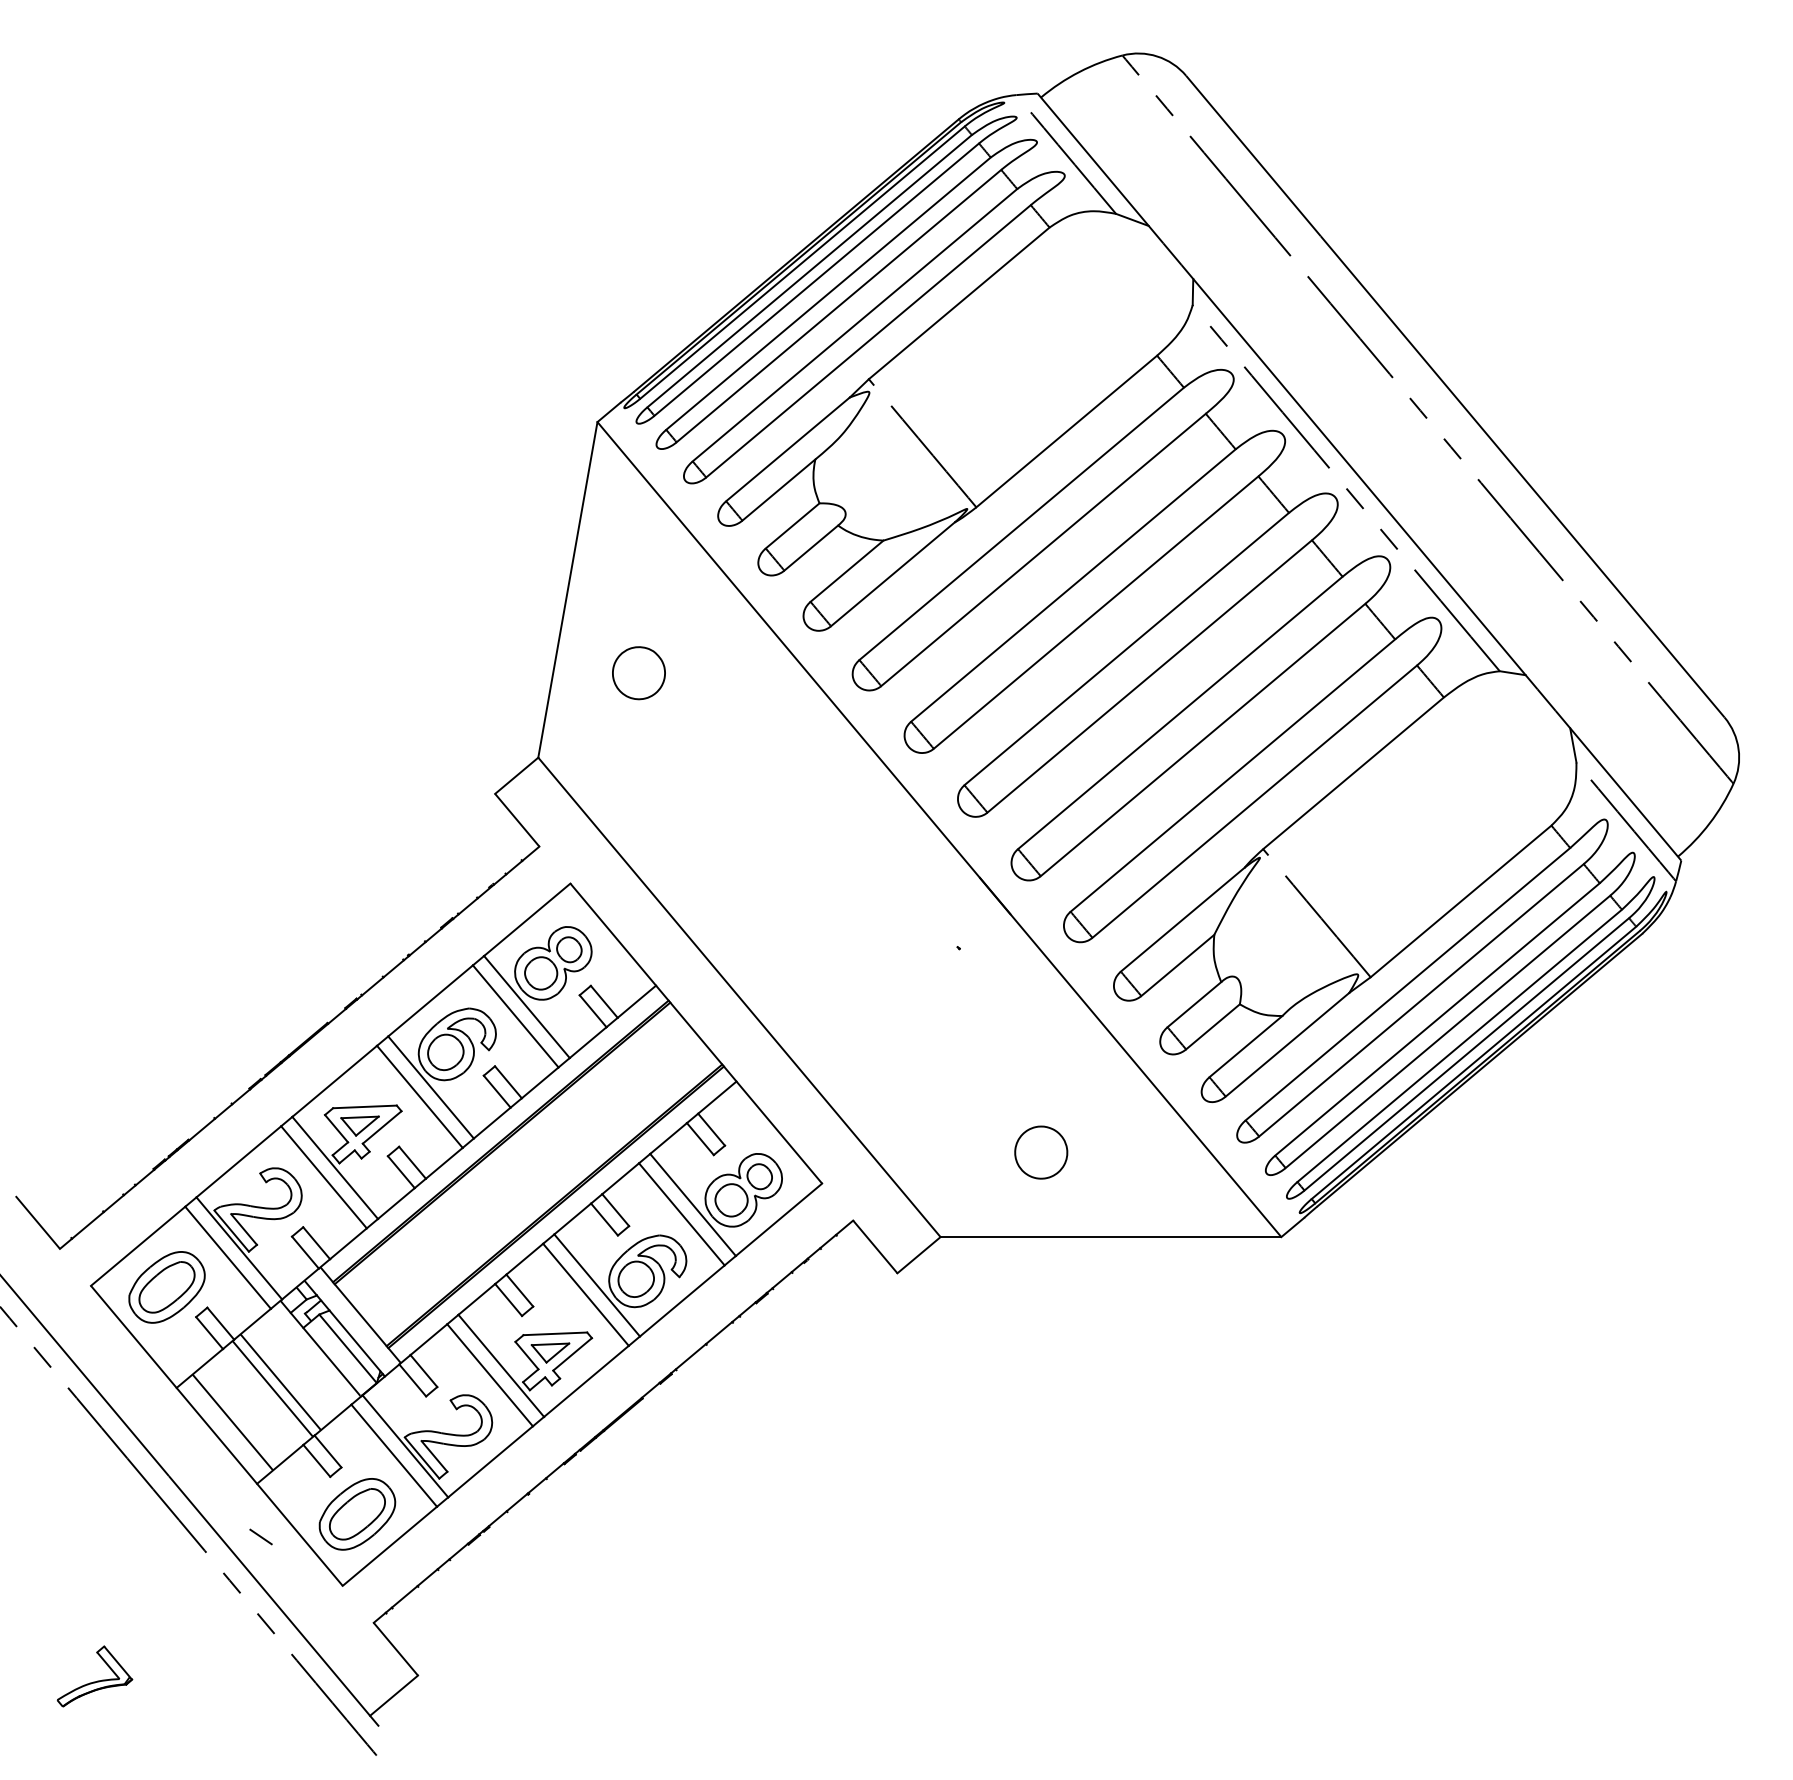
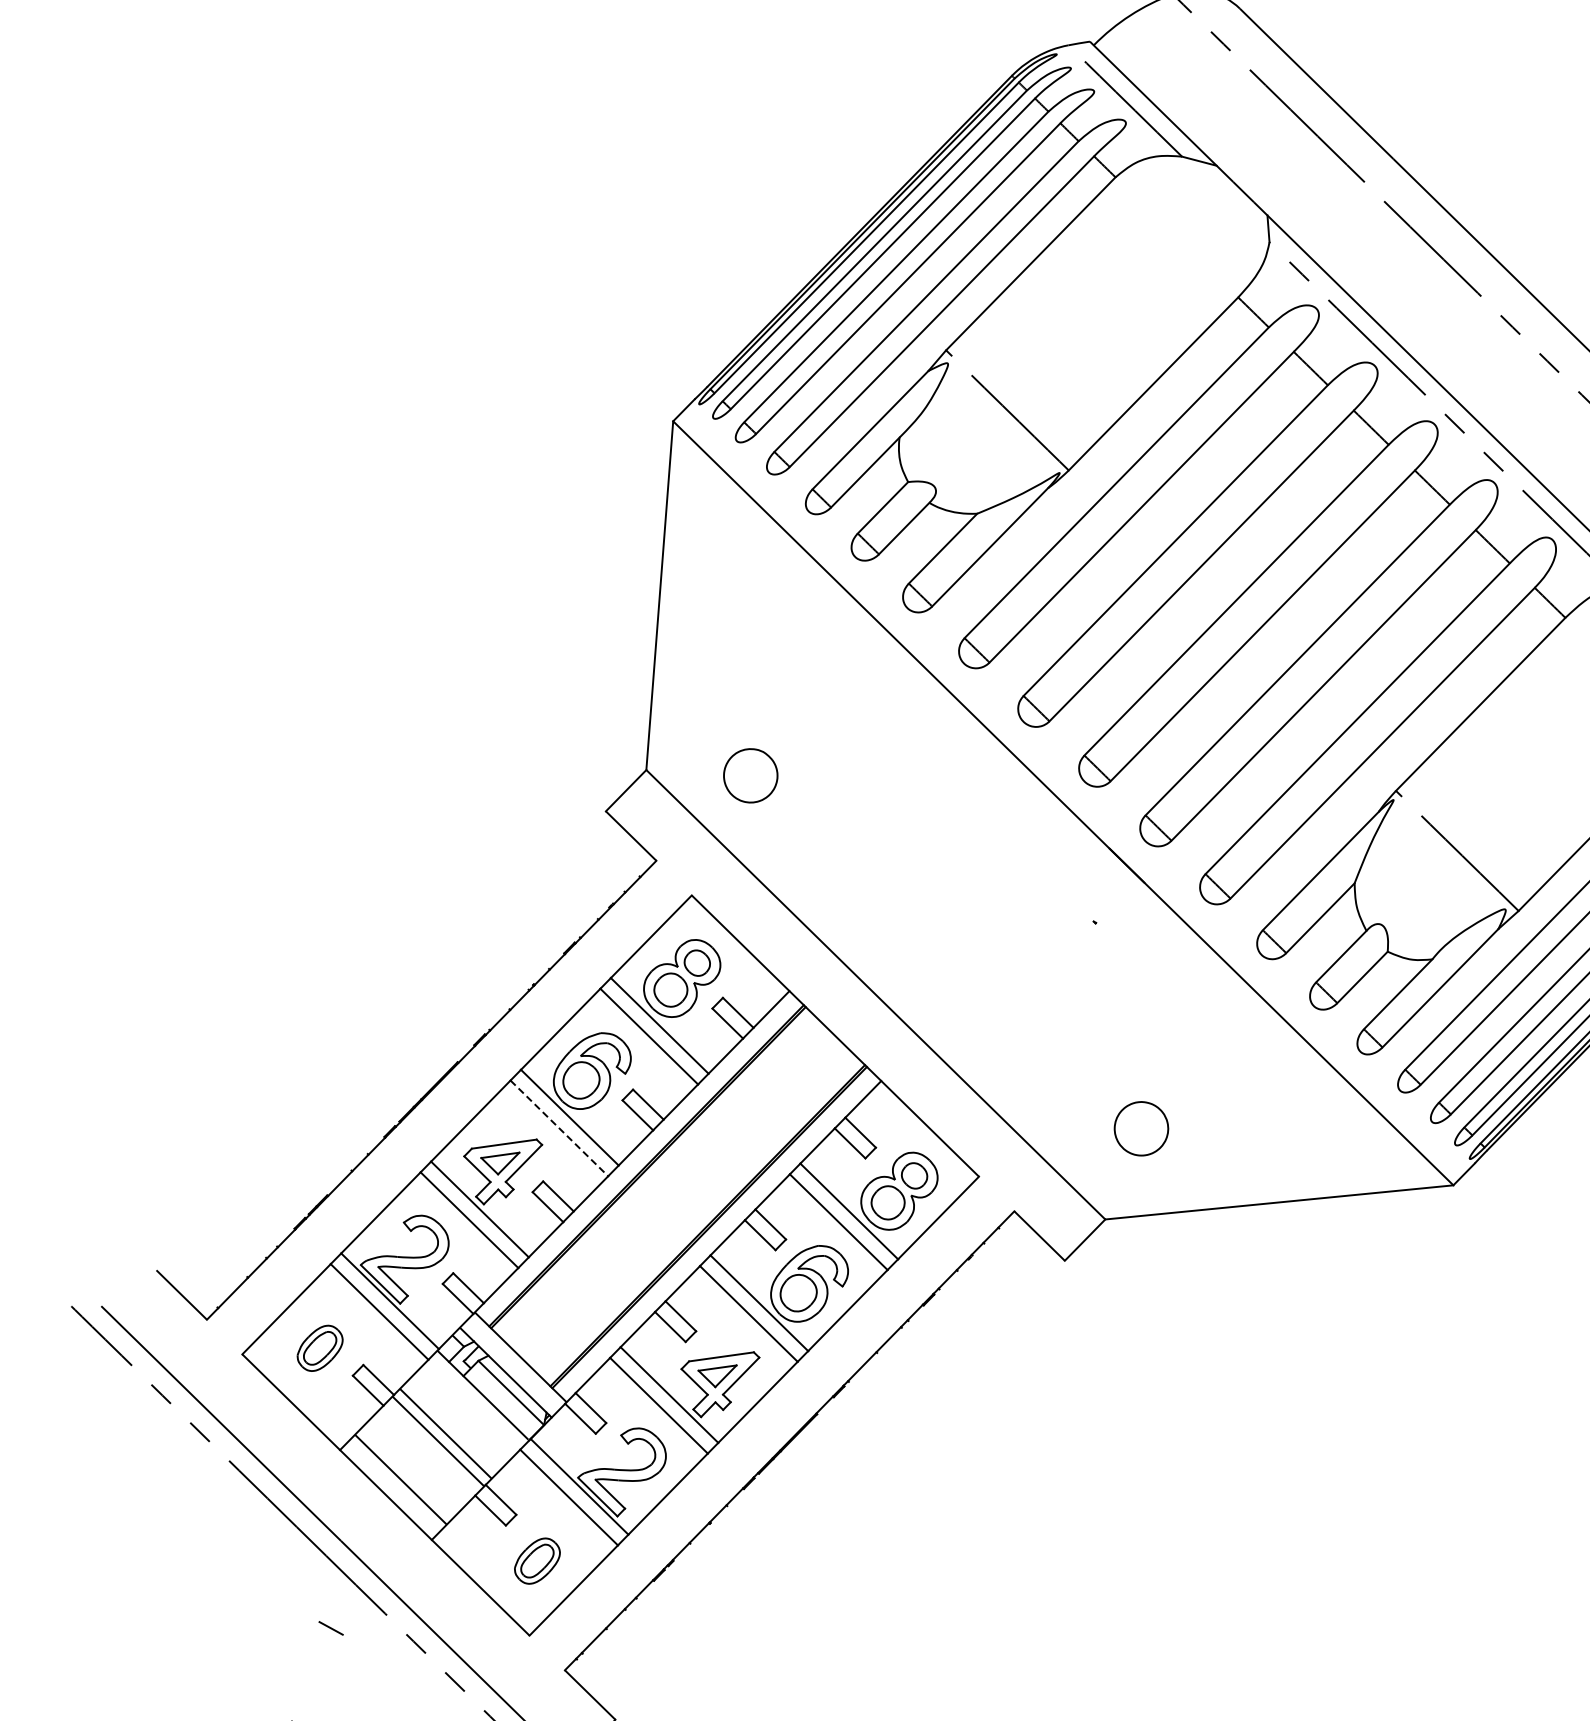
part: (638, 673) -> (750, 776), moved
line: (419, 1096) -> (558, 1128), solid -> dashed
part: (1041, 1152) -> (1141, 1128), moved
part: (166, 1287) -> (319, 1348), size x0.6
part: (357, 1514) -> (537, 1561), size x0.6
line: (260, 1536) -> (330, 1627), moved

